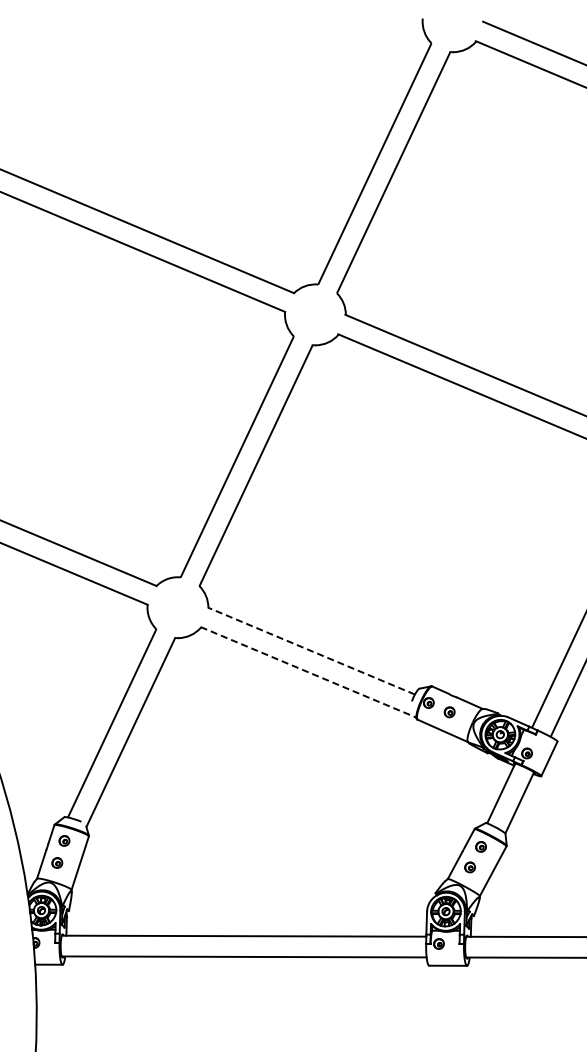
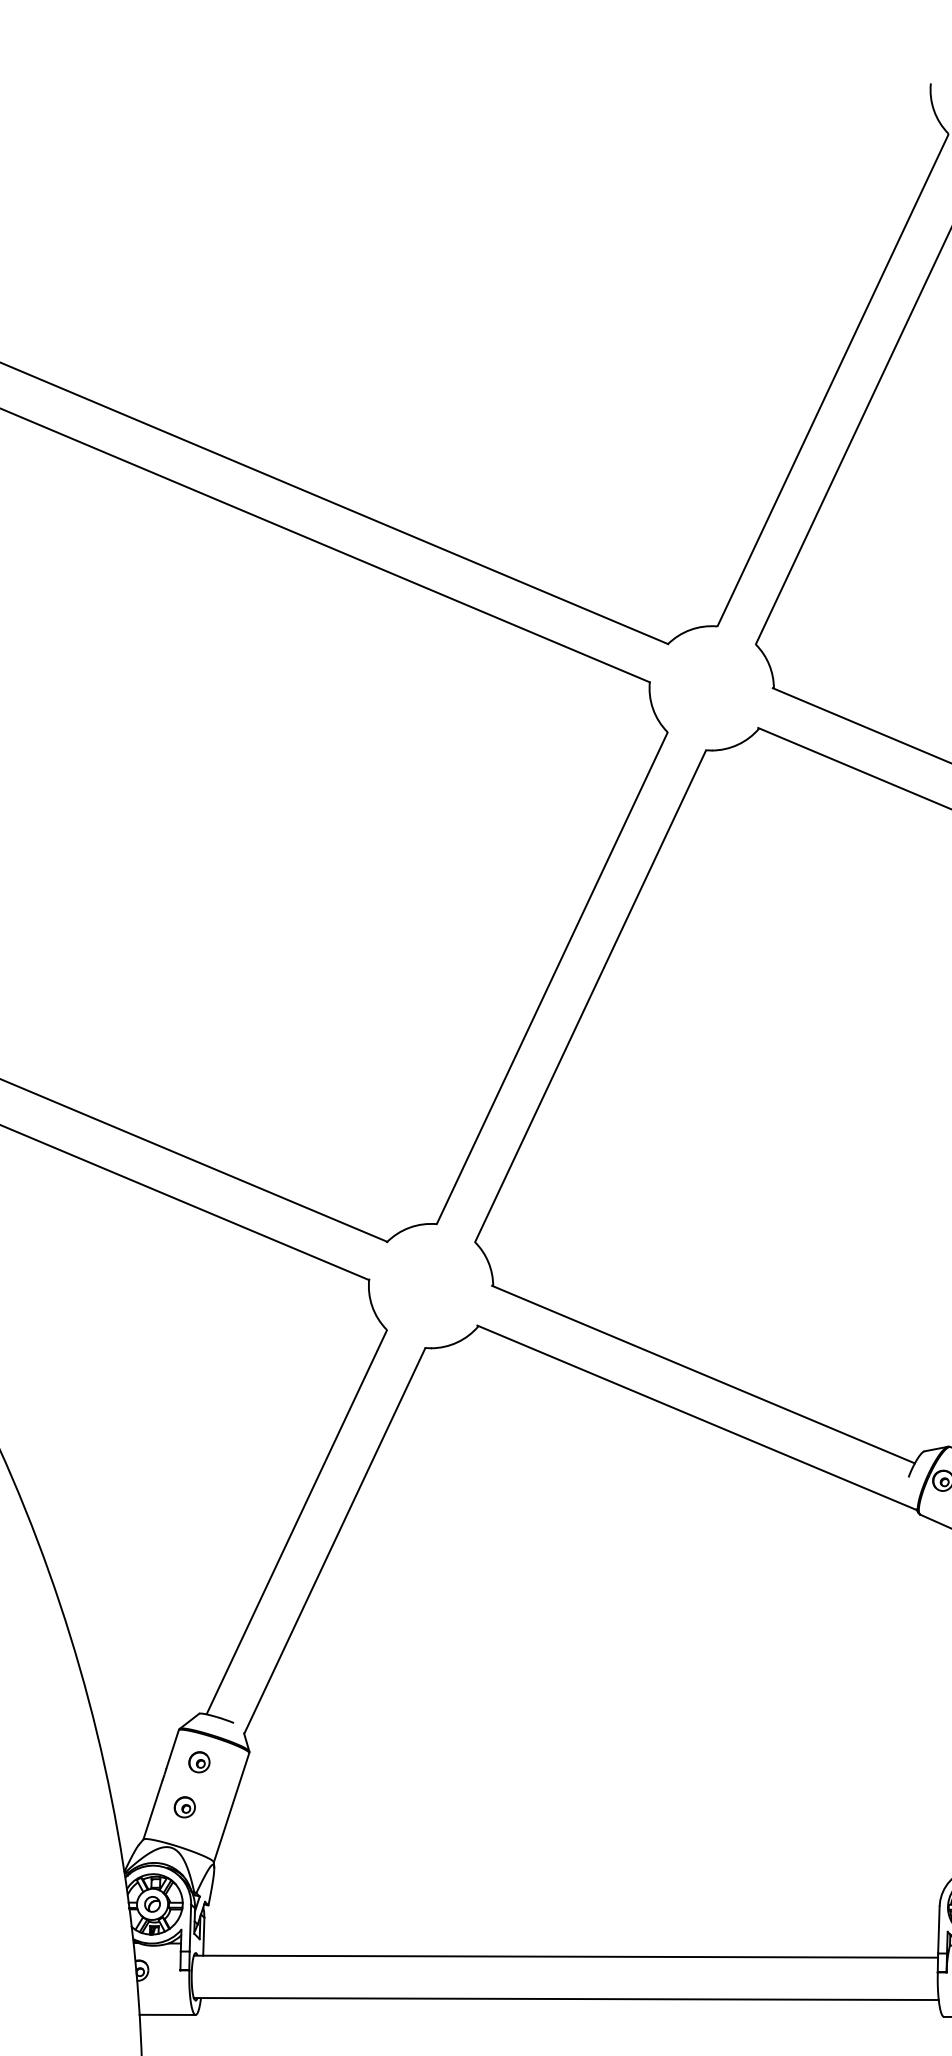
line: (310, 650) -> (701, 1373), dashed -> solid
line: (308, 672) -> (697, 1418), dashed -> solid

